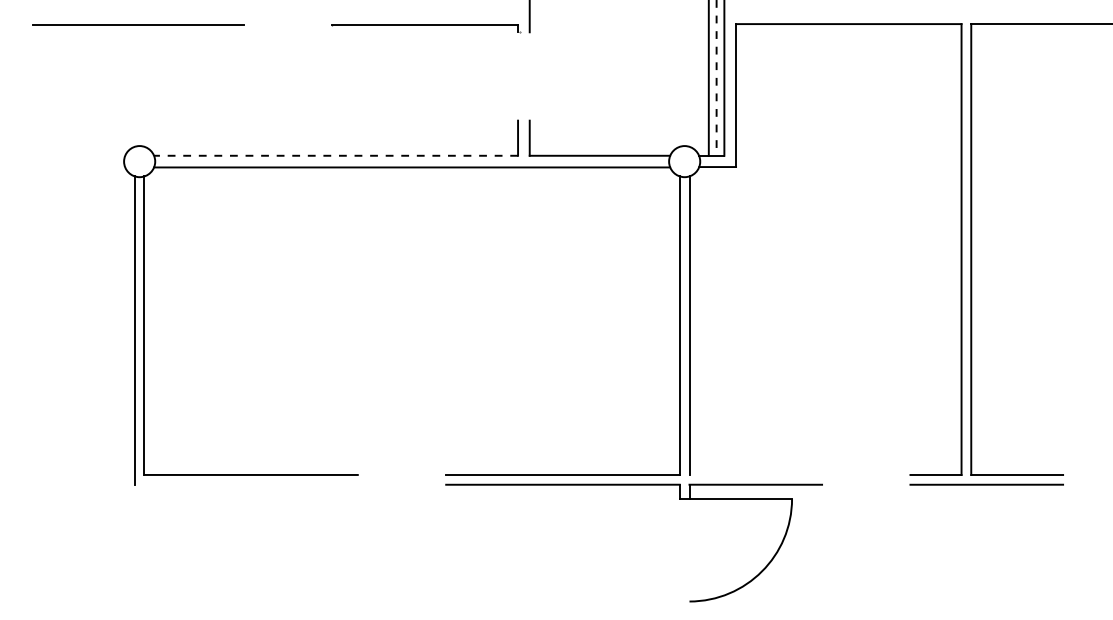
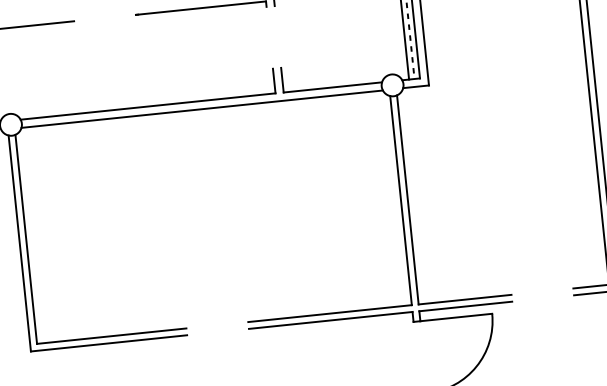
line: (336, 155) -> (148, 106), dashed -> solid
line: (755, 474) -> (464, 299), added
line: (245, 484) -> (108, 343), added

